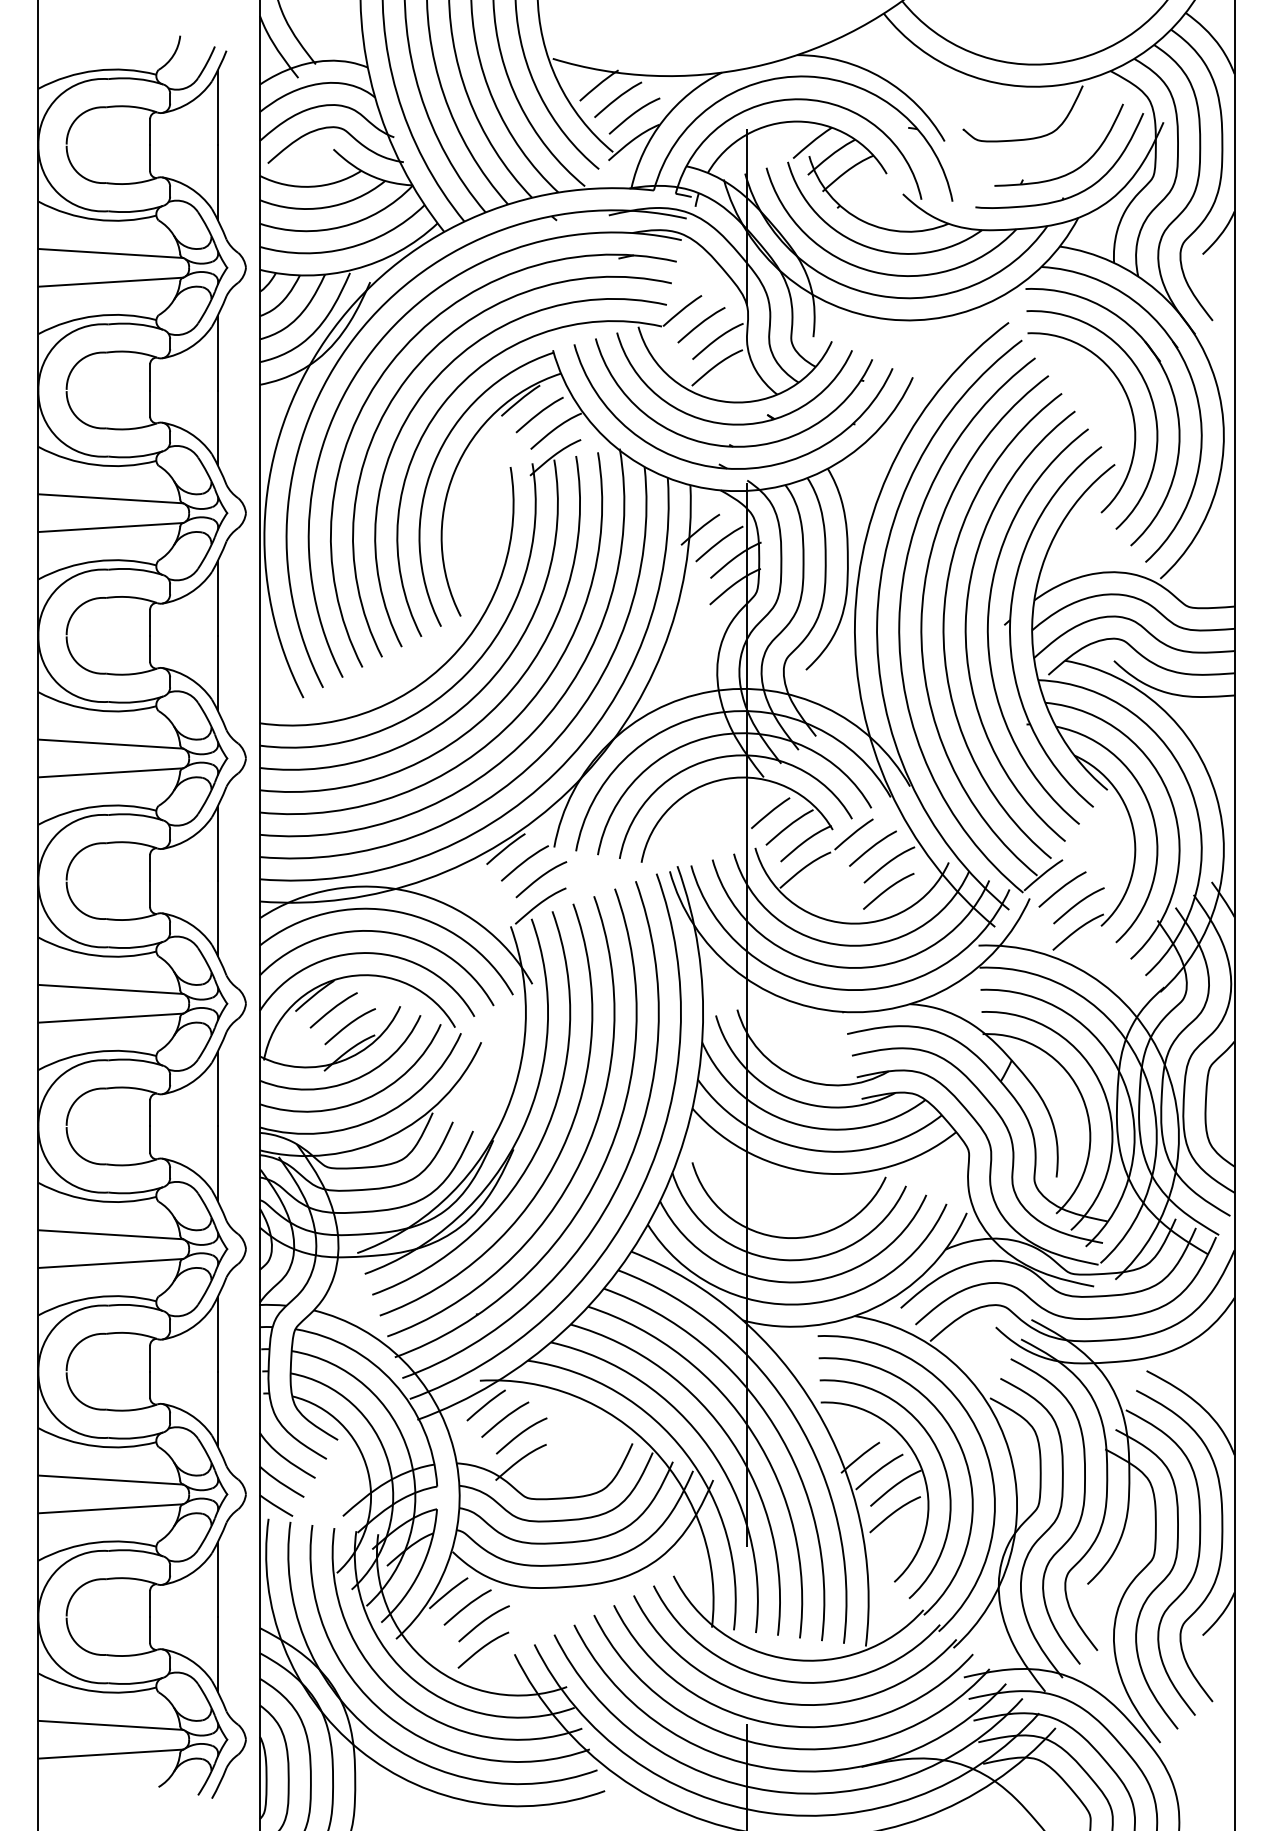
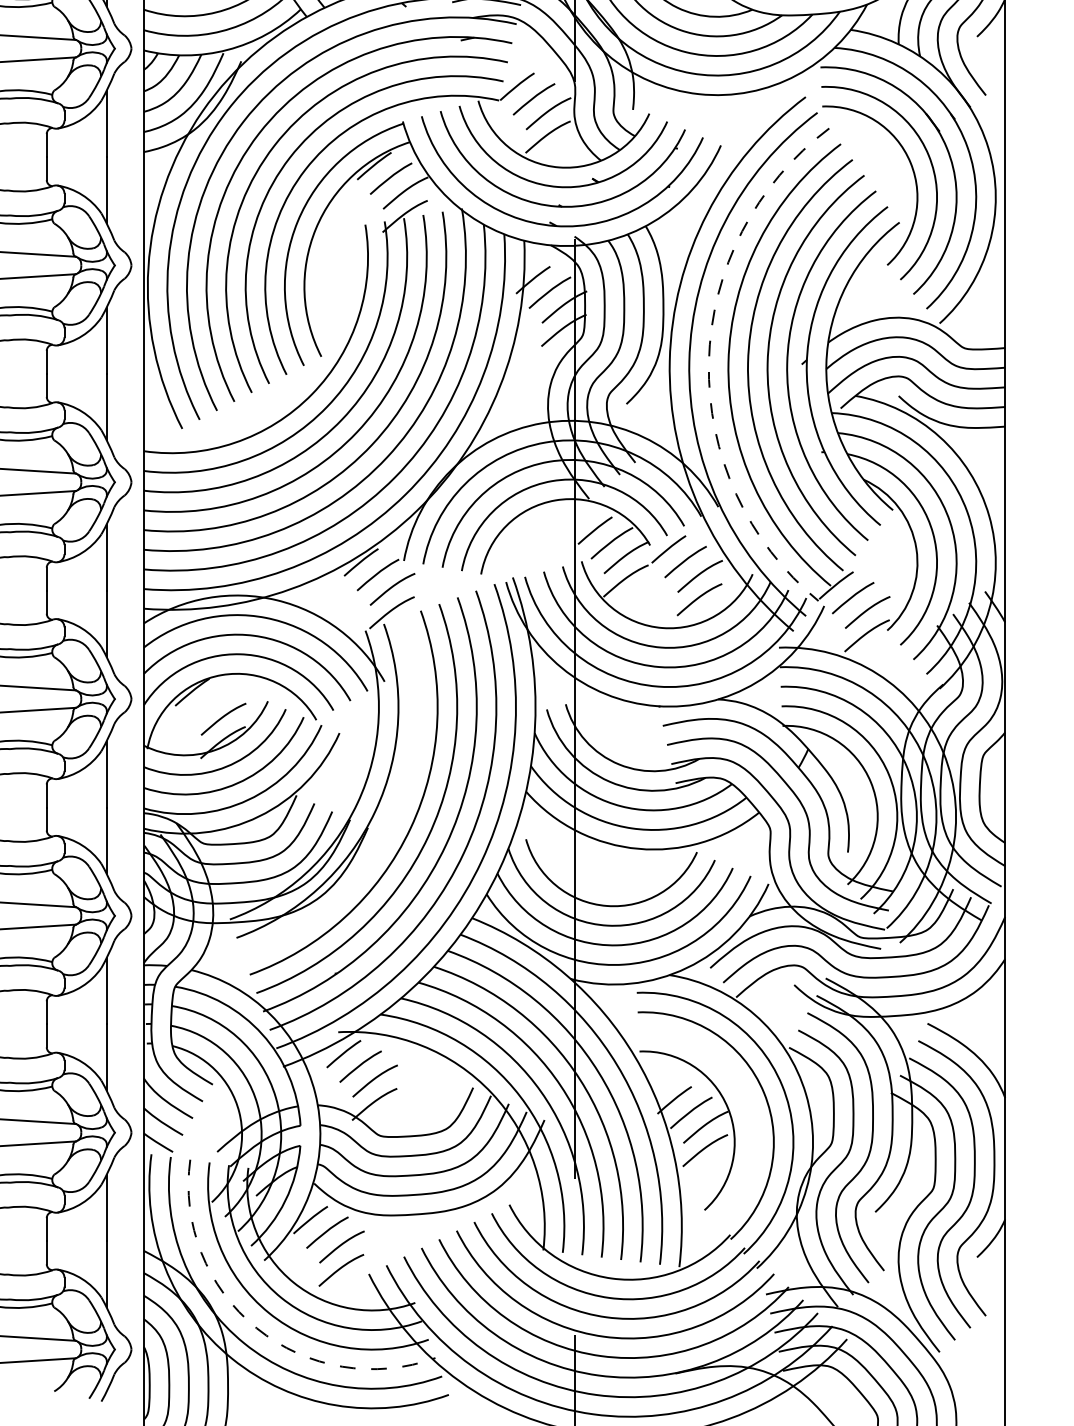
arc: (899, 622) -> (709, 362), solid -> dashed
curve: (333, 1009) -> (208, 704), removed
arc: (544, 1131) -> (395, 811), removed
arc: (945, 1474) -> (749, 1115), removed
arc: (387, 1715) -> (256, 1328), solid -> dashed

